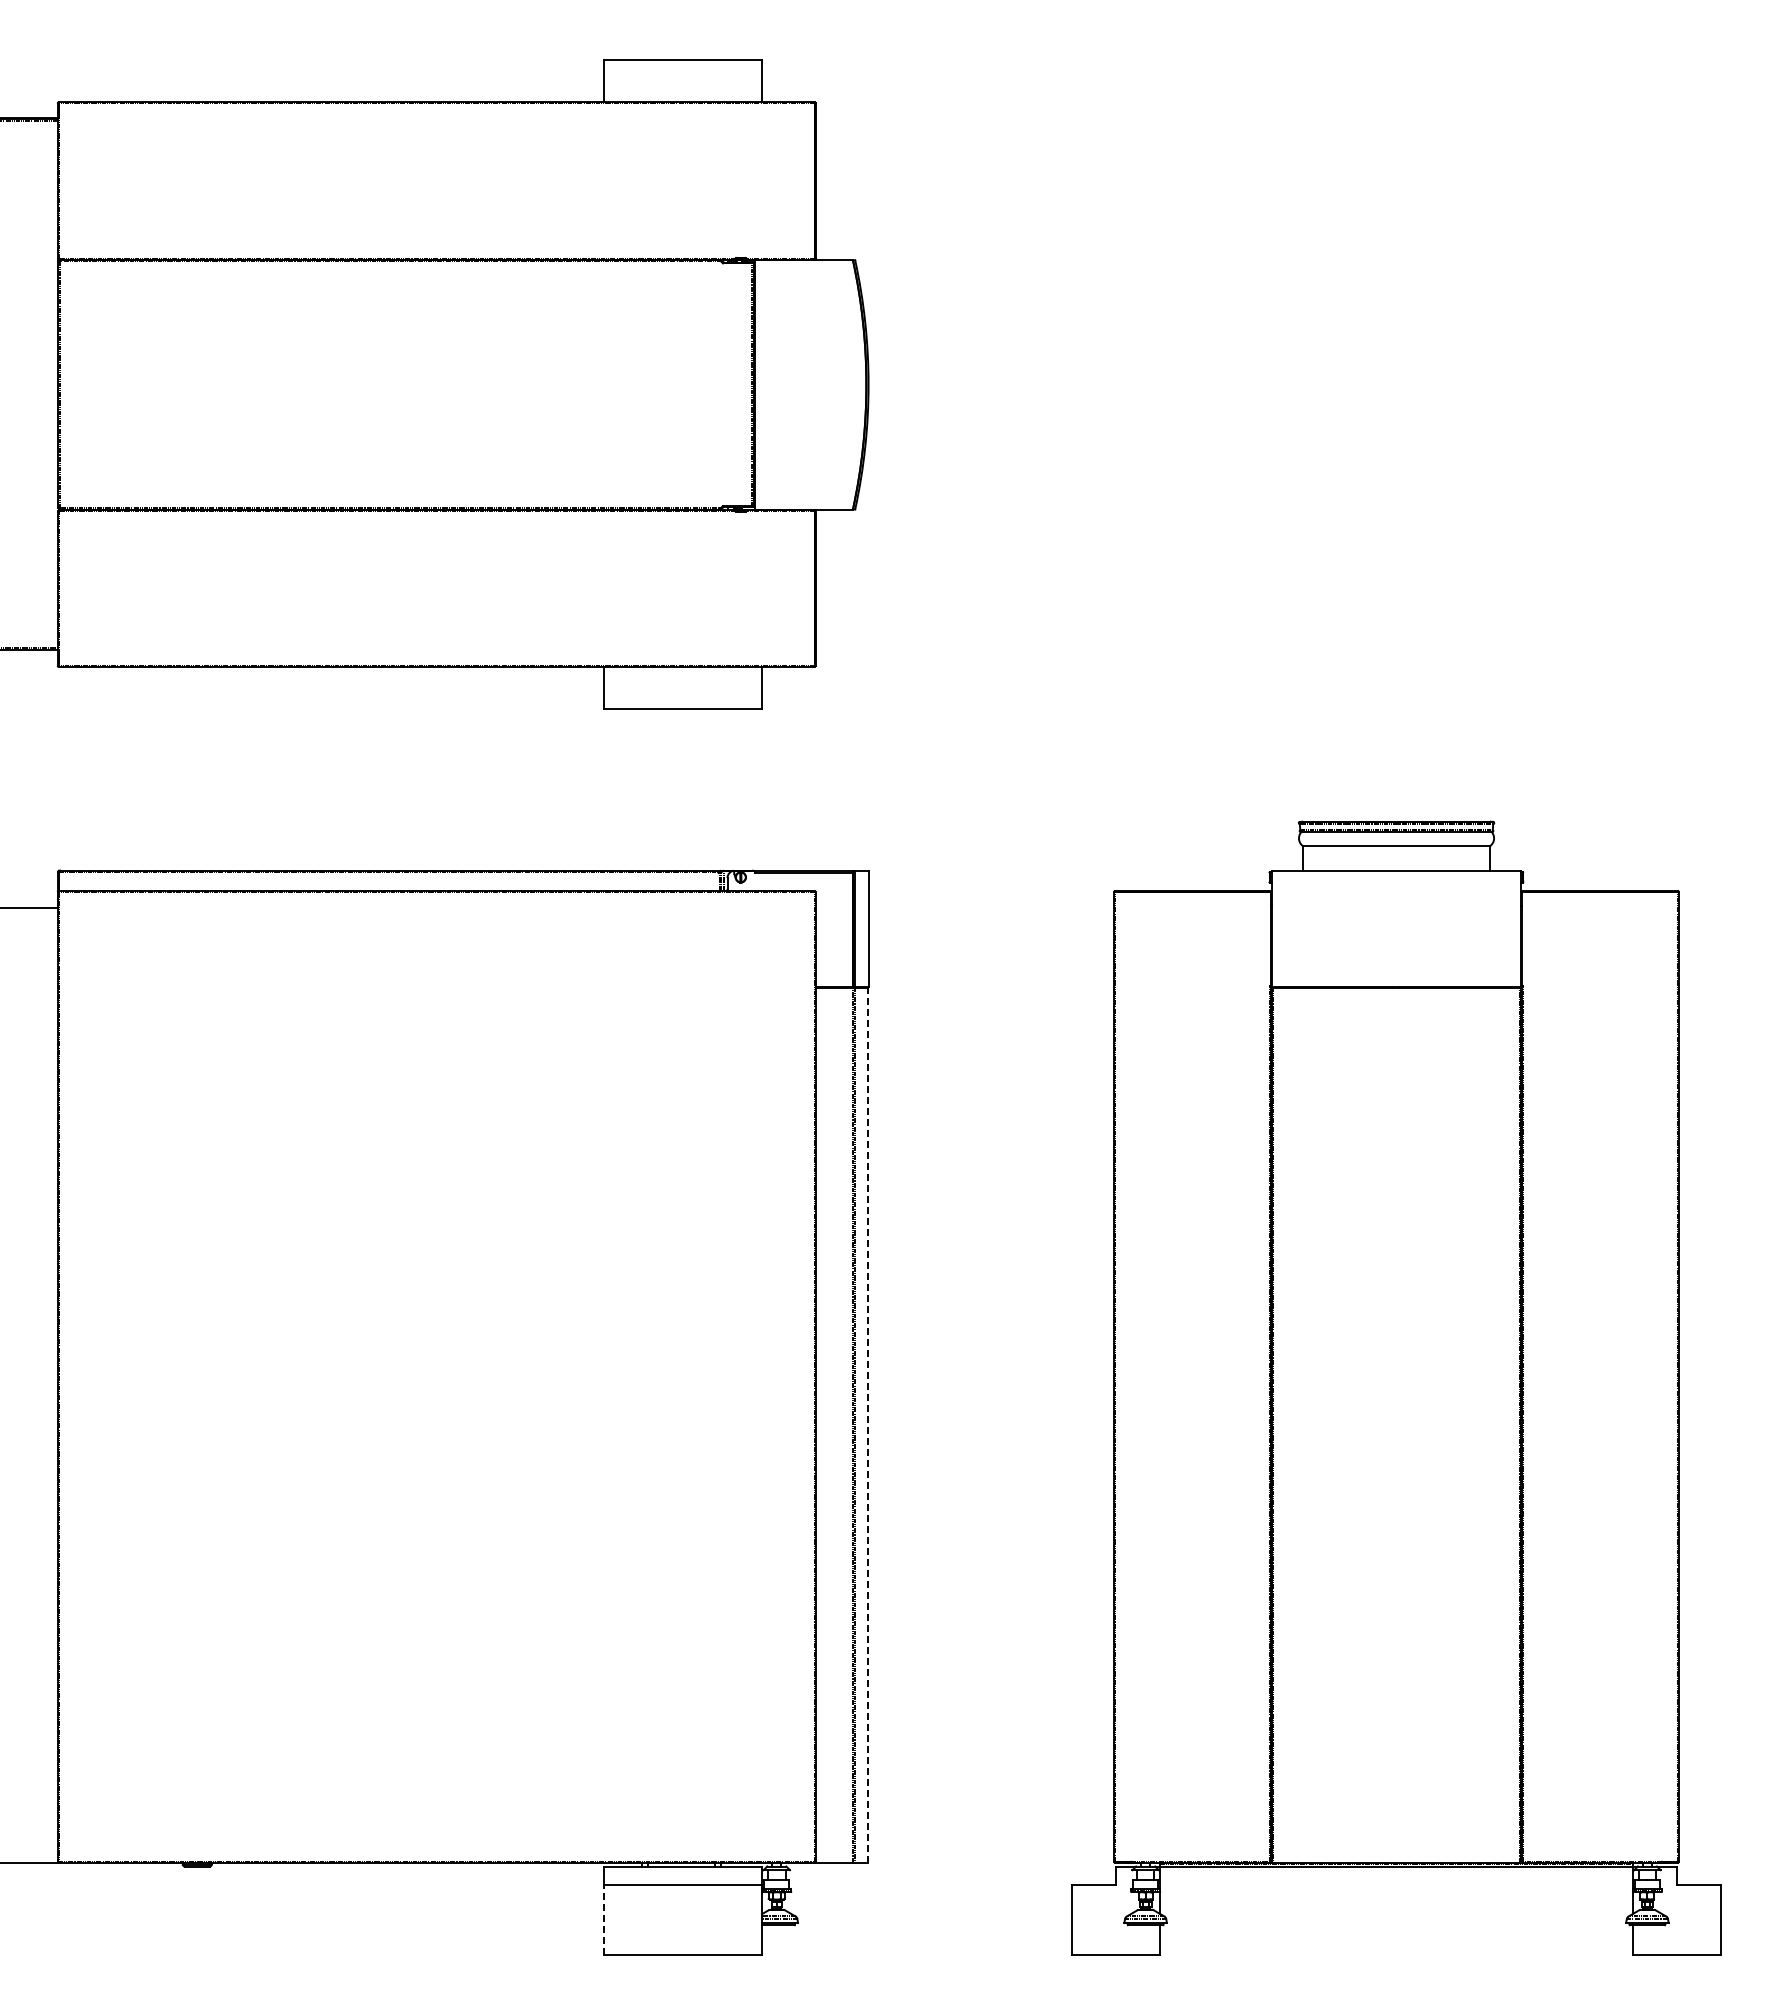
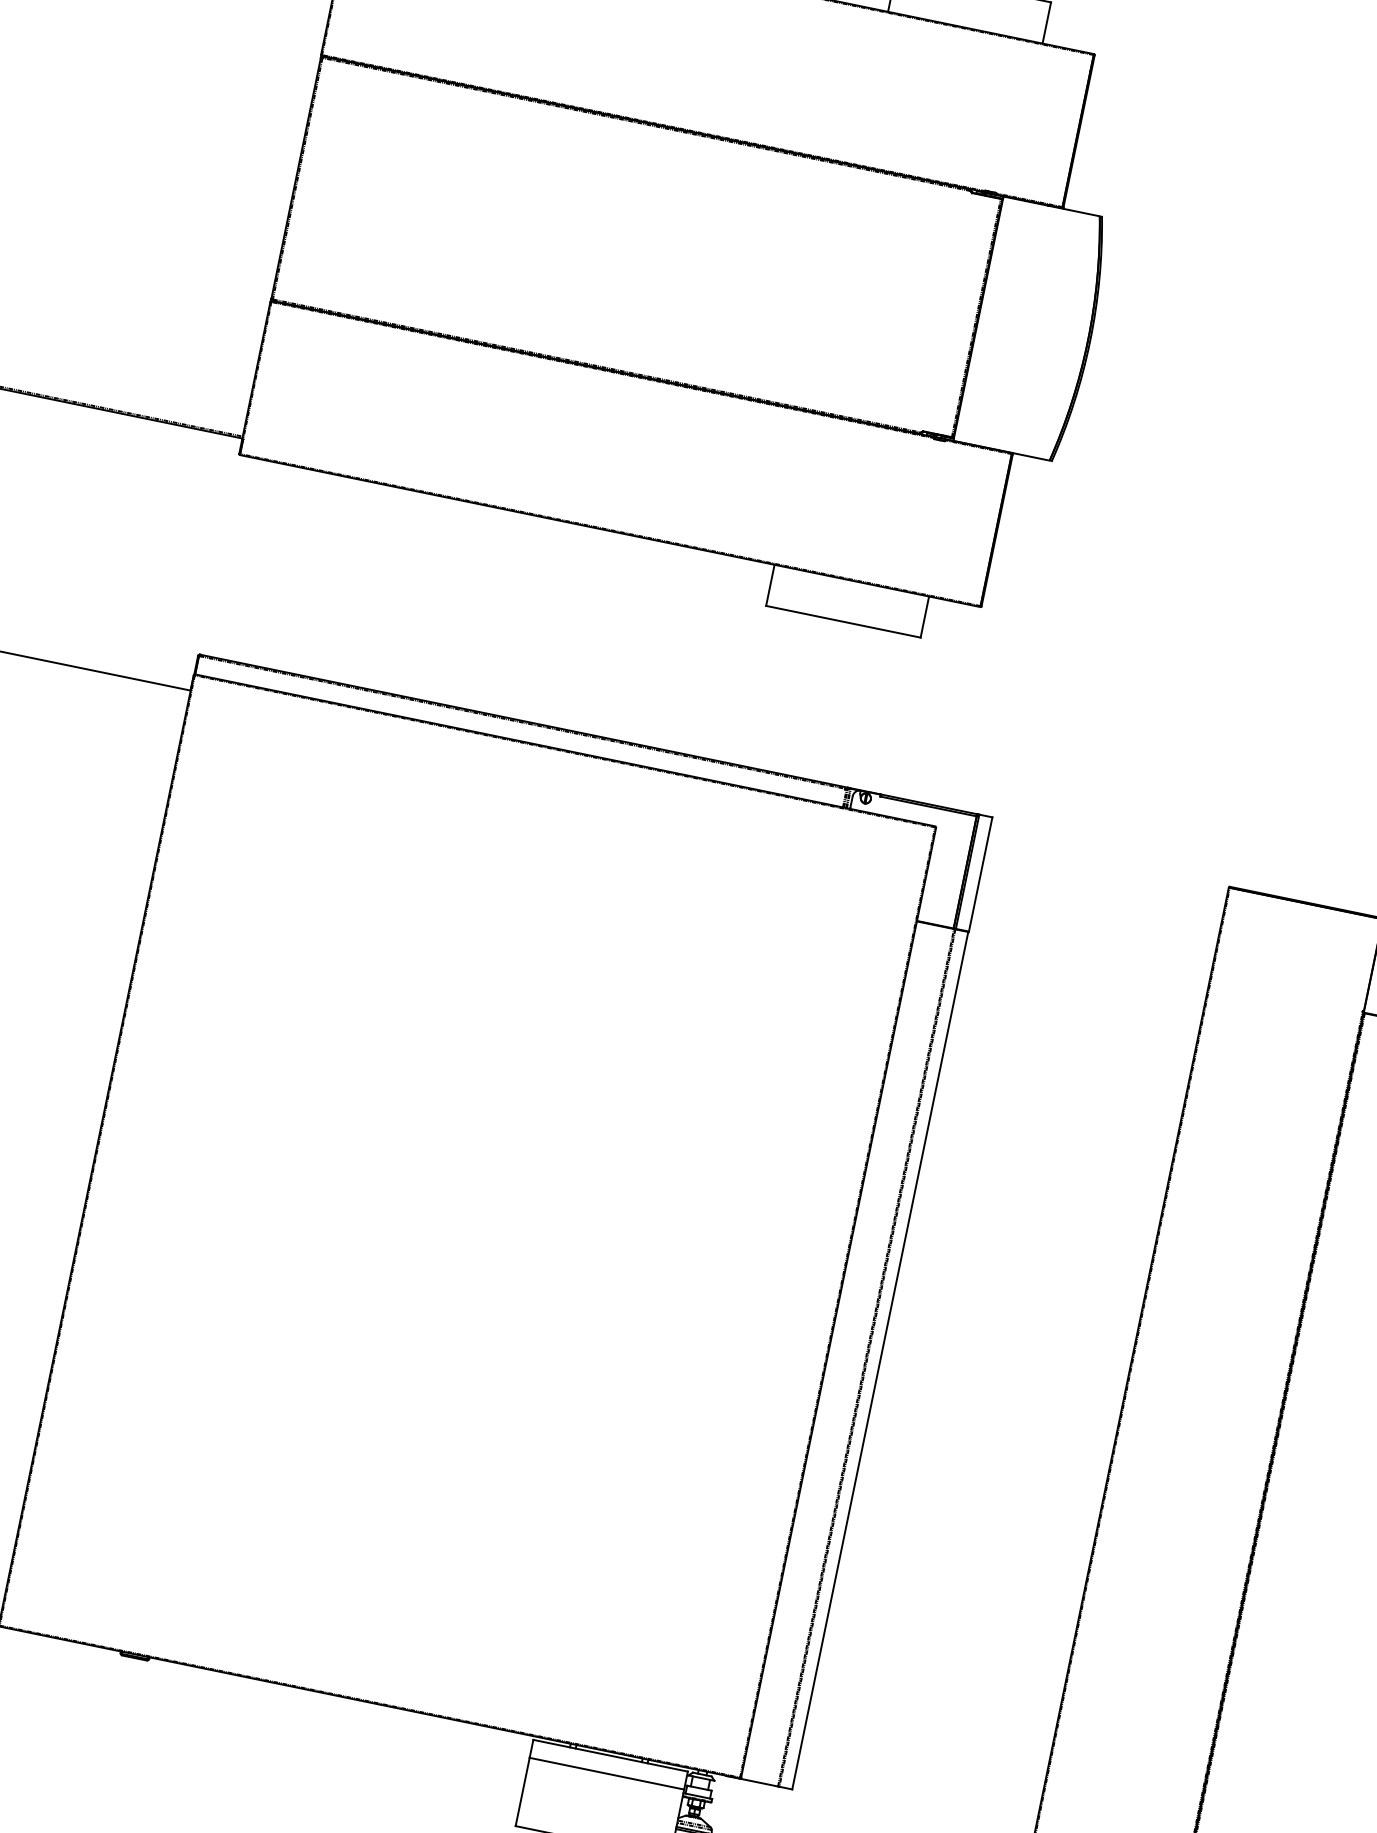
line: (867, 1425) -> (879, 1360), dashed -> solid
line: (604, 1919) -> (522, 1791), dashed -> solid

